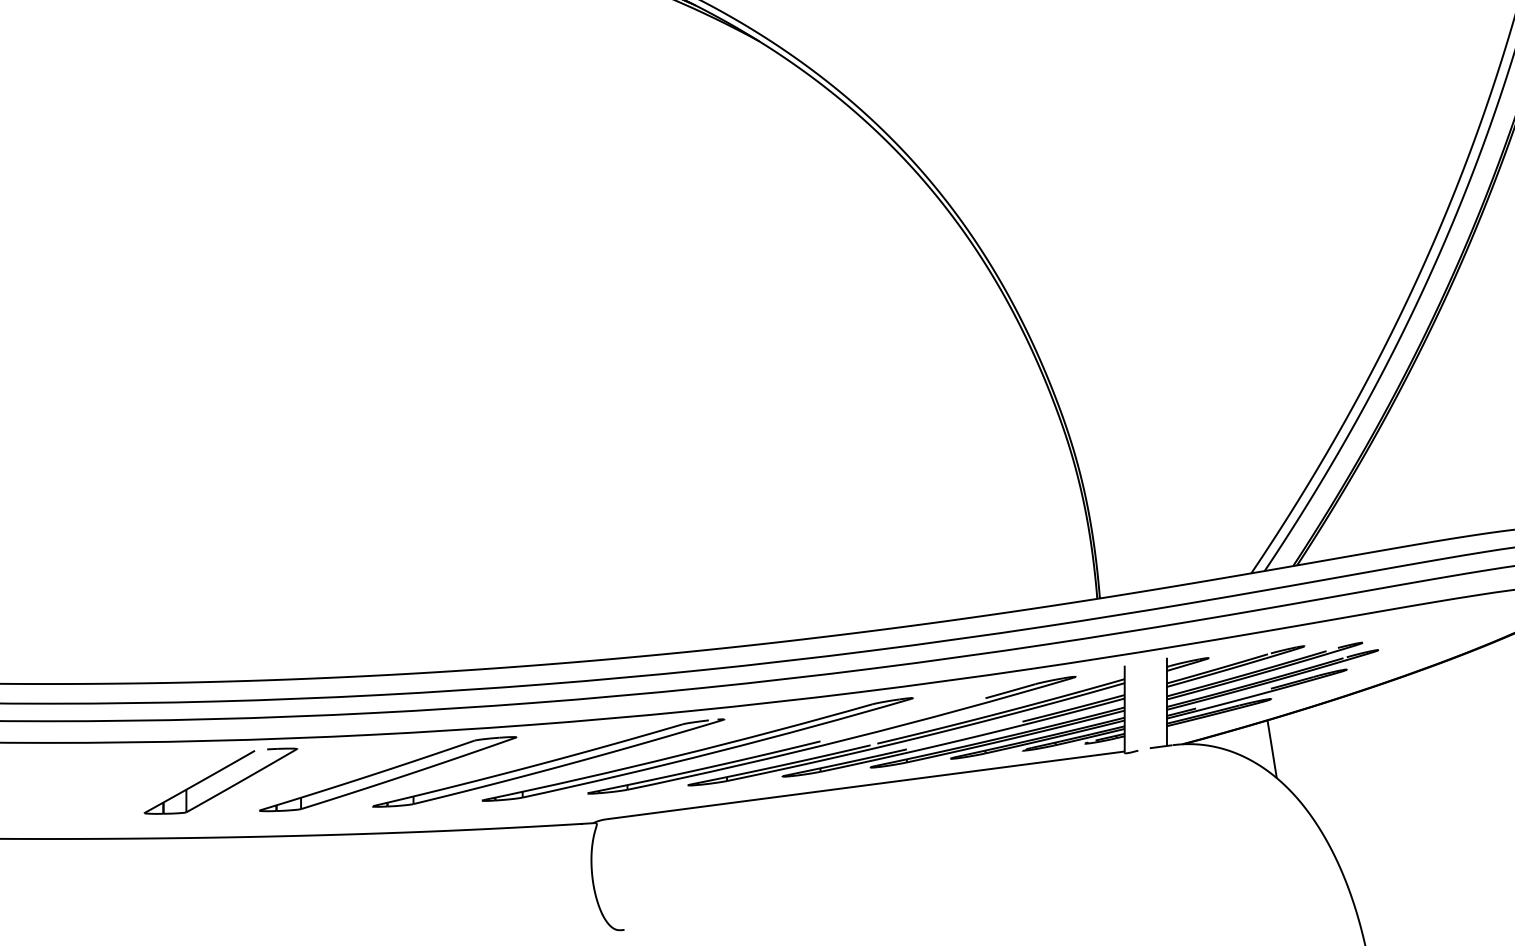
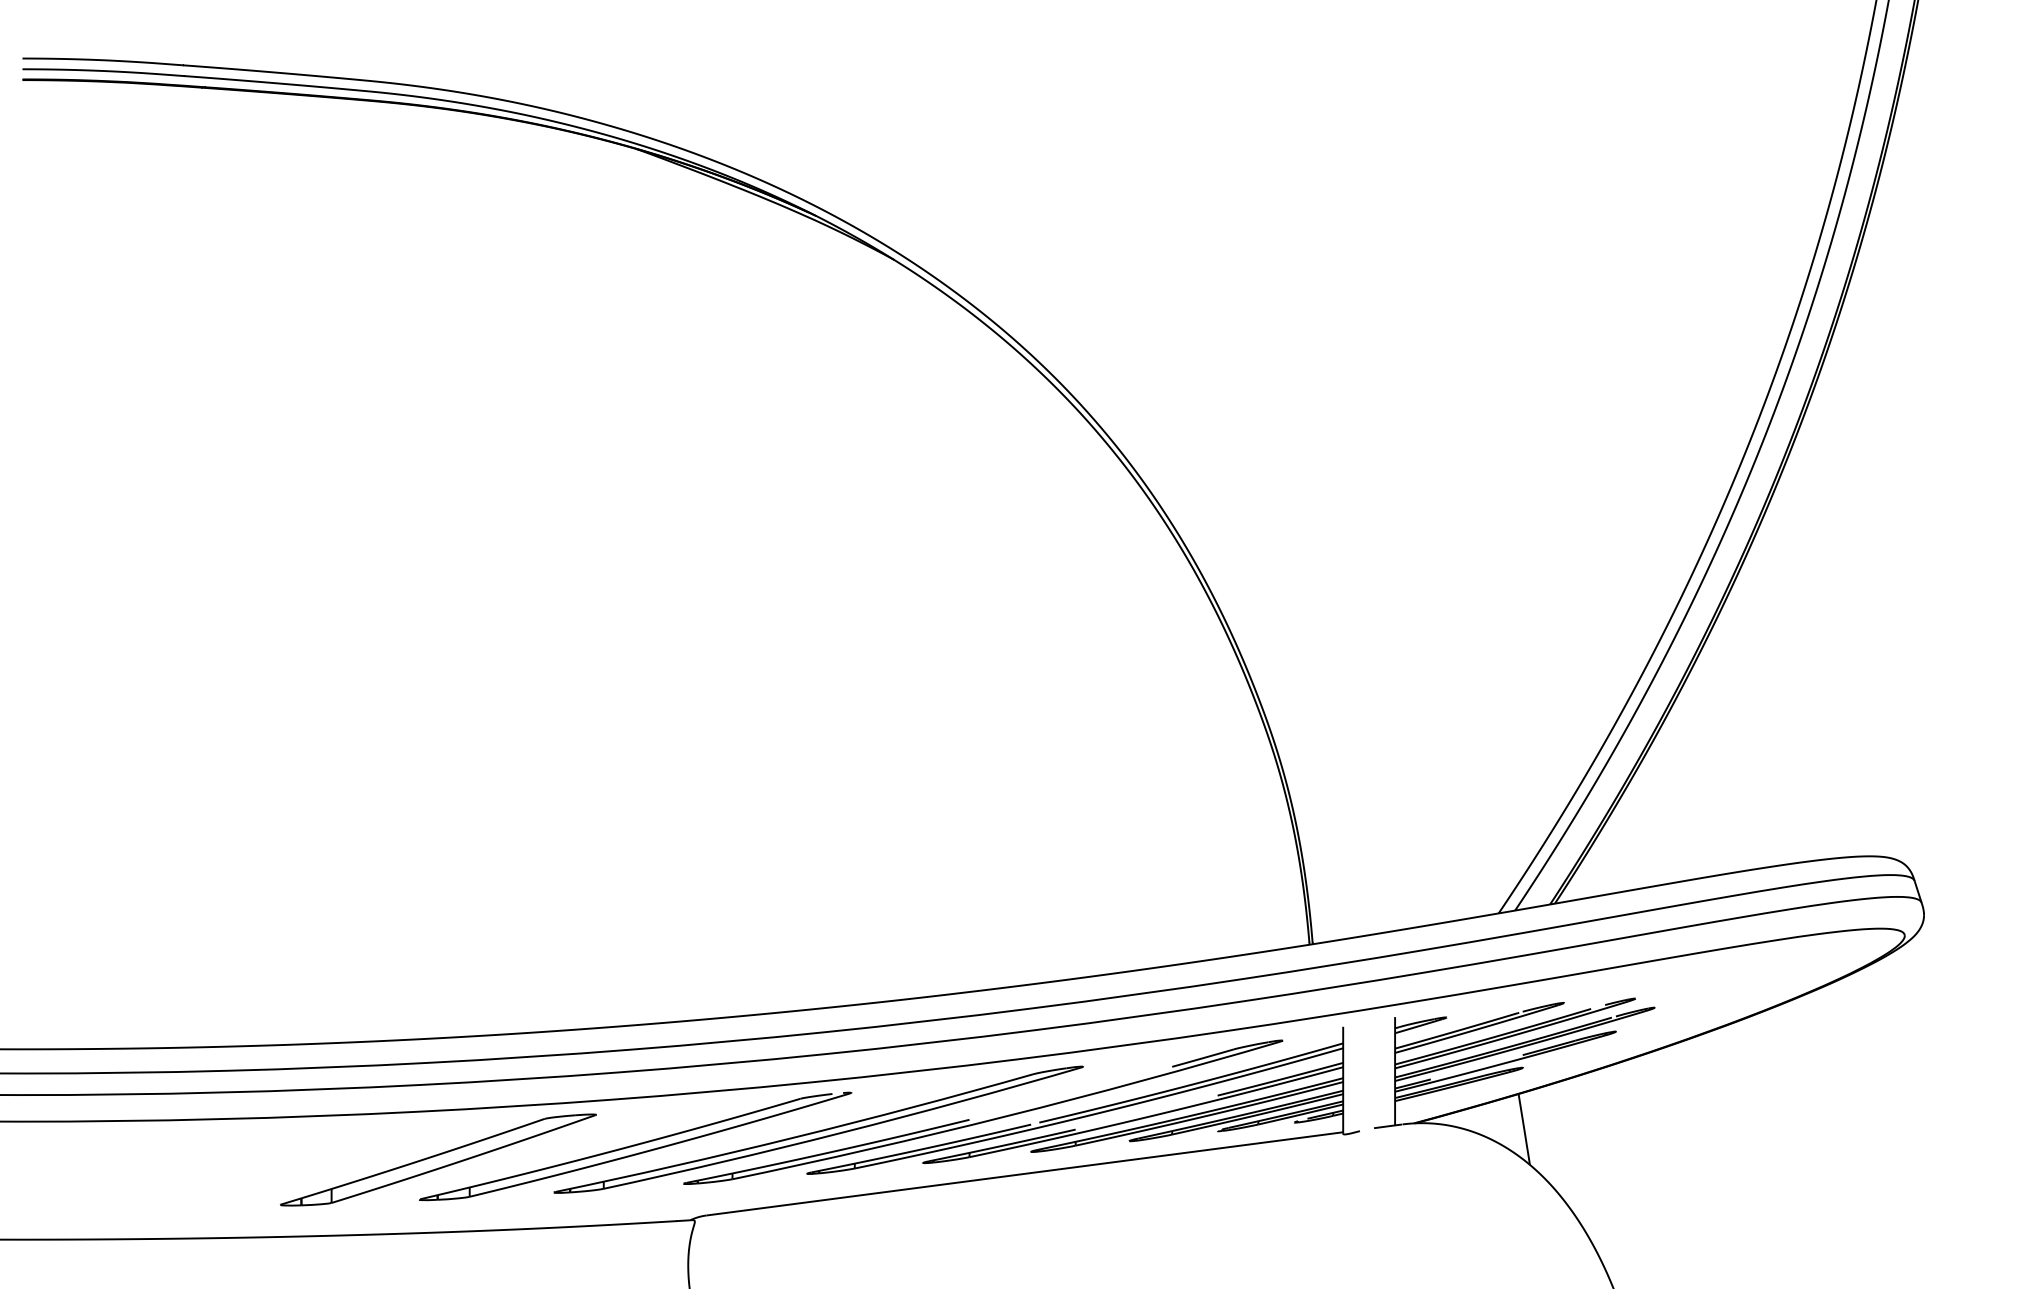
part: (216, 773) -> (227, 1159), removed

